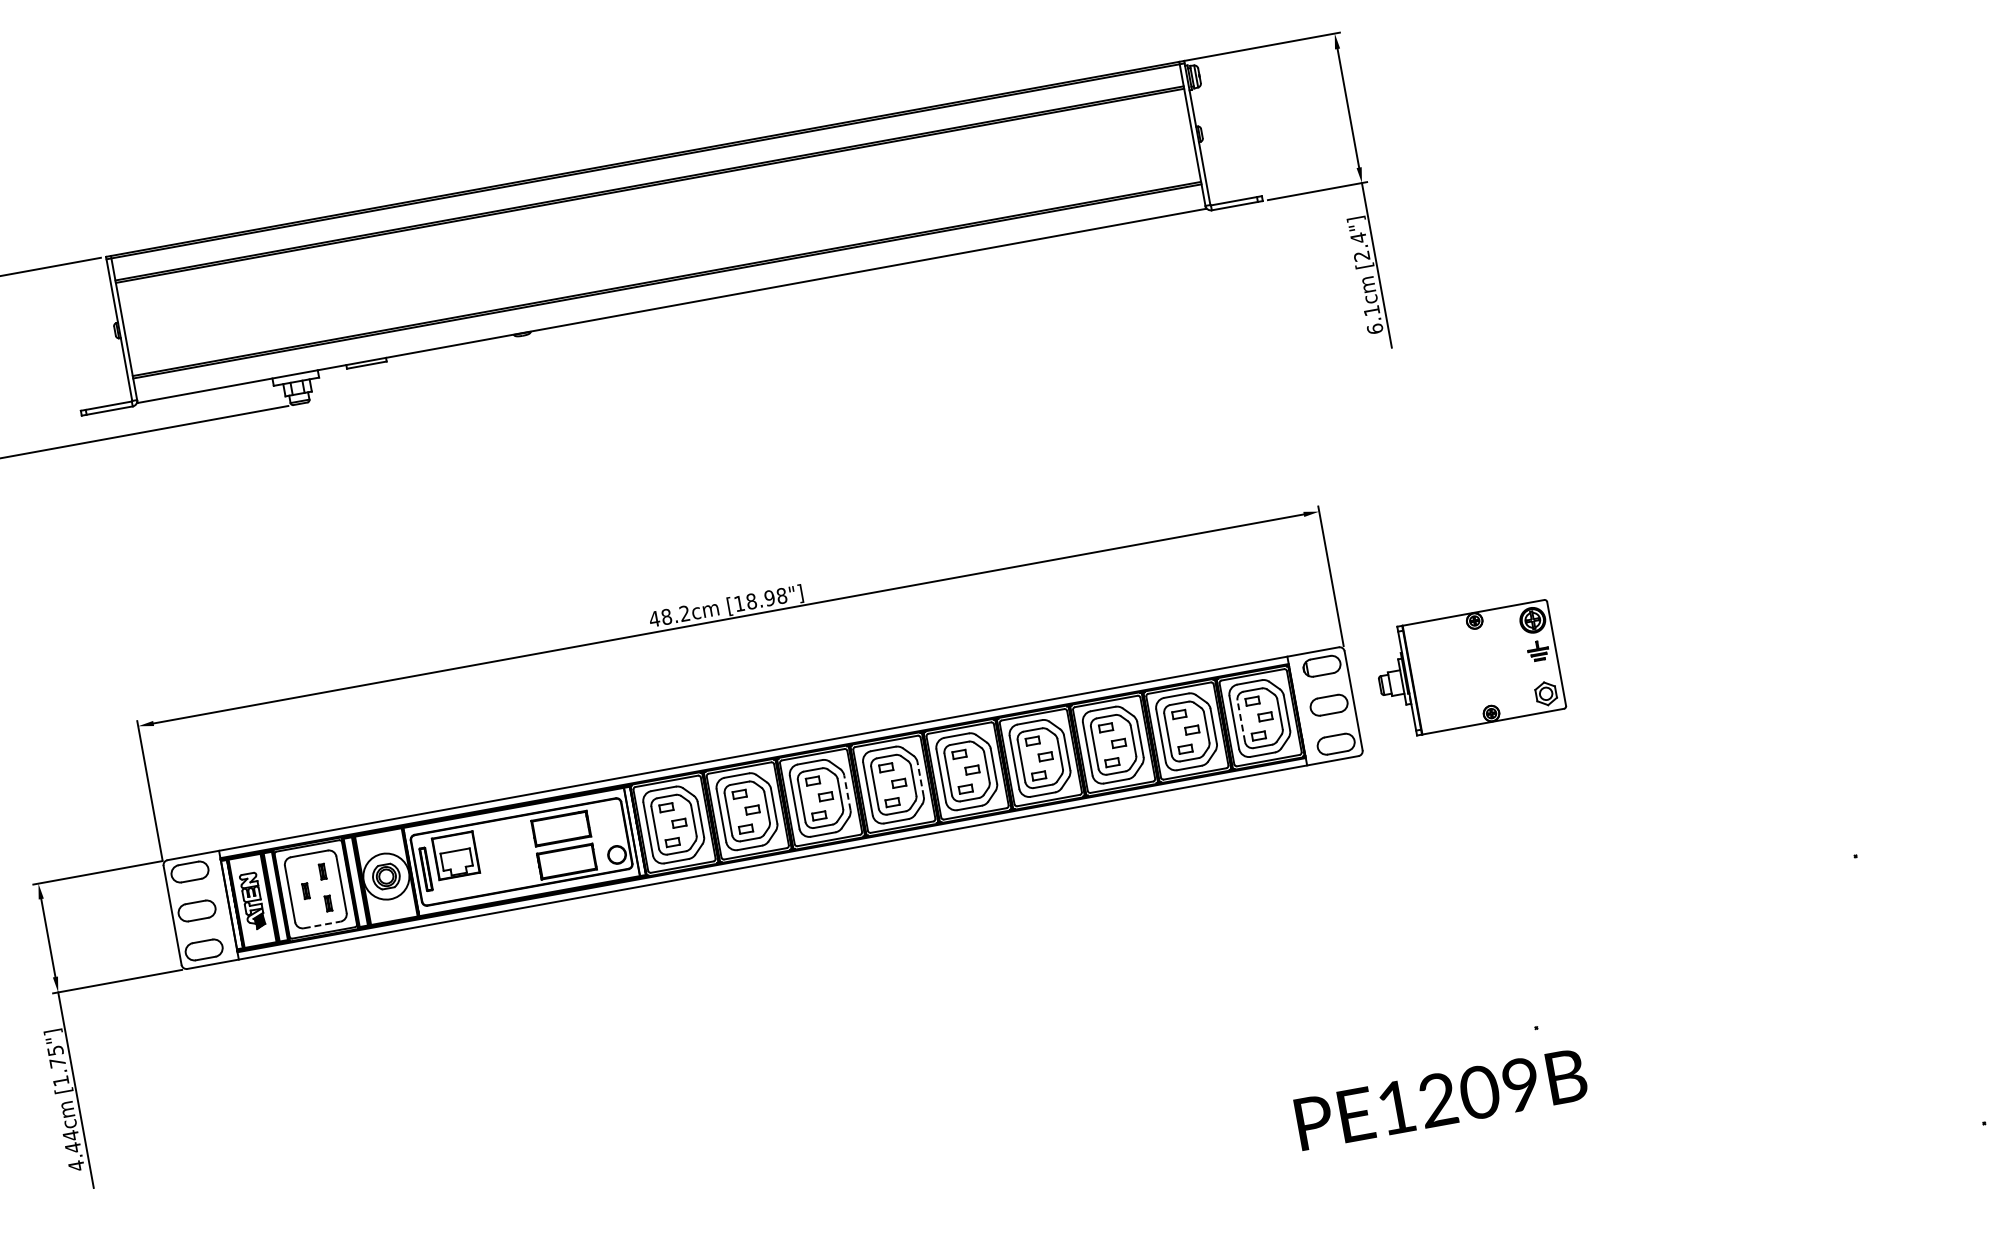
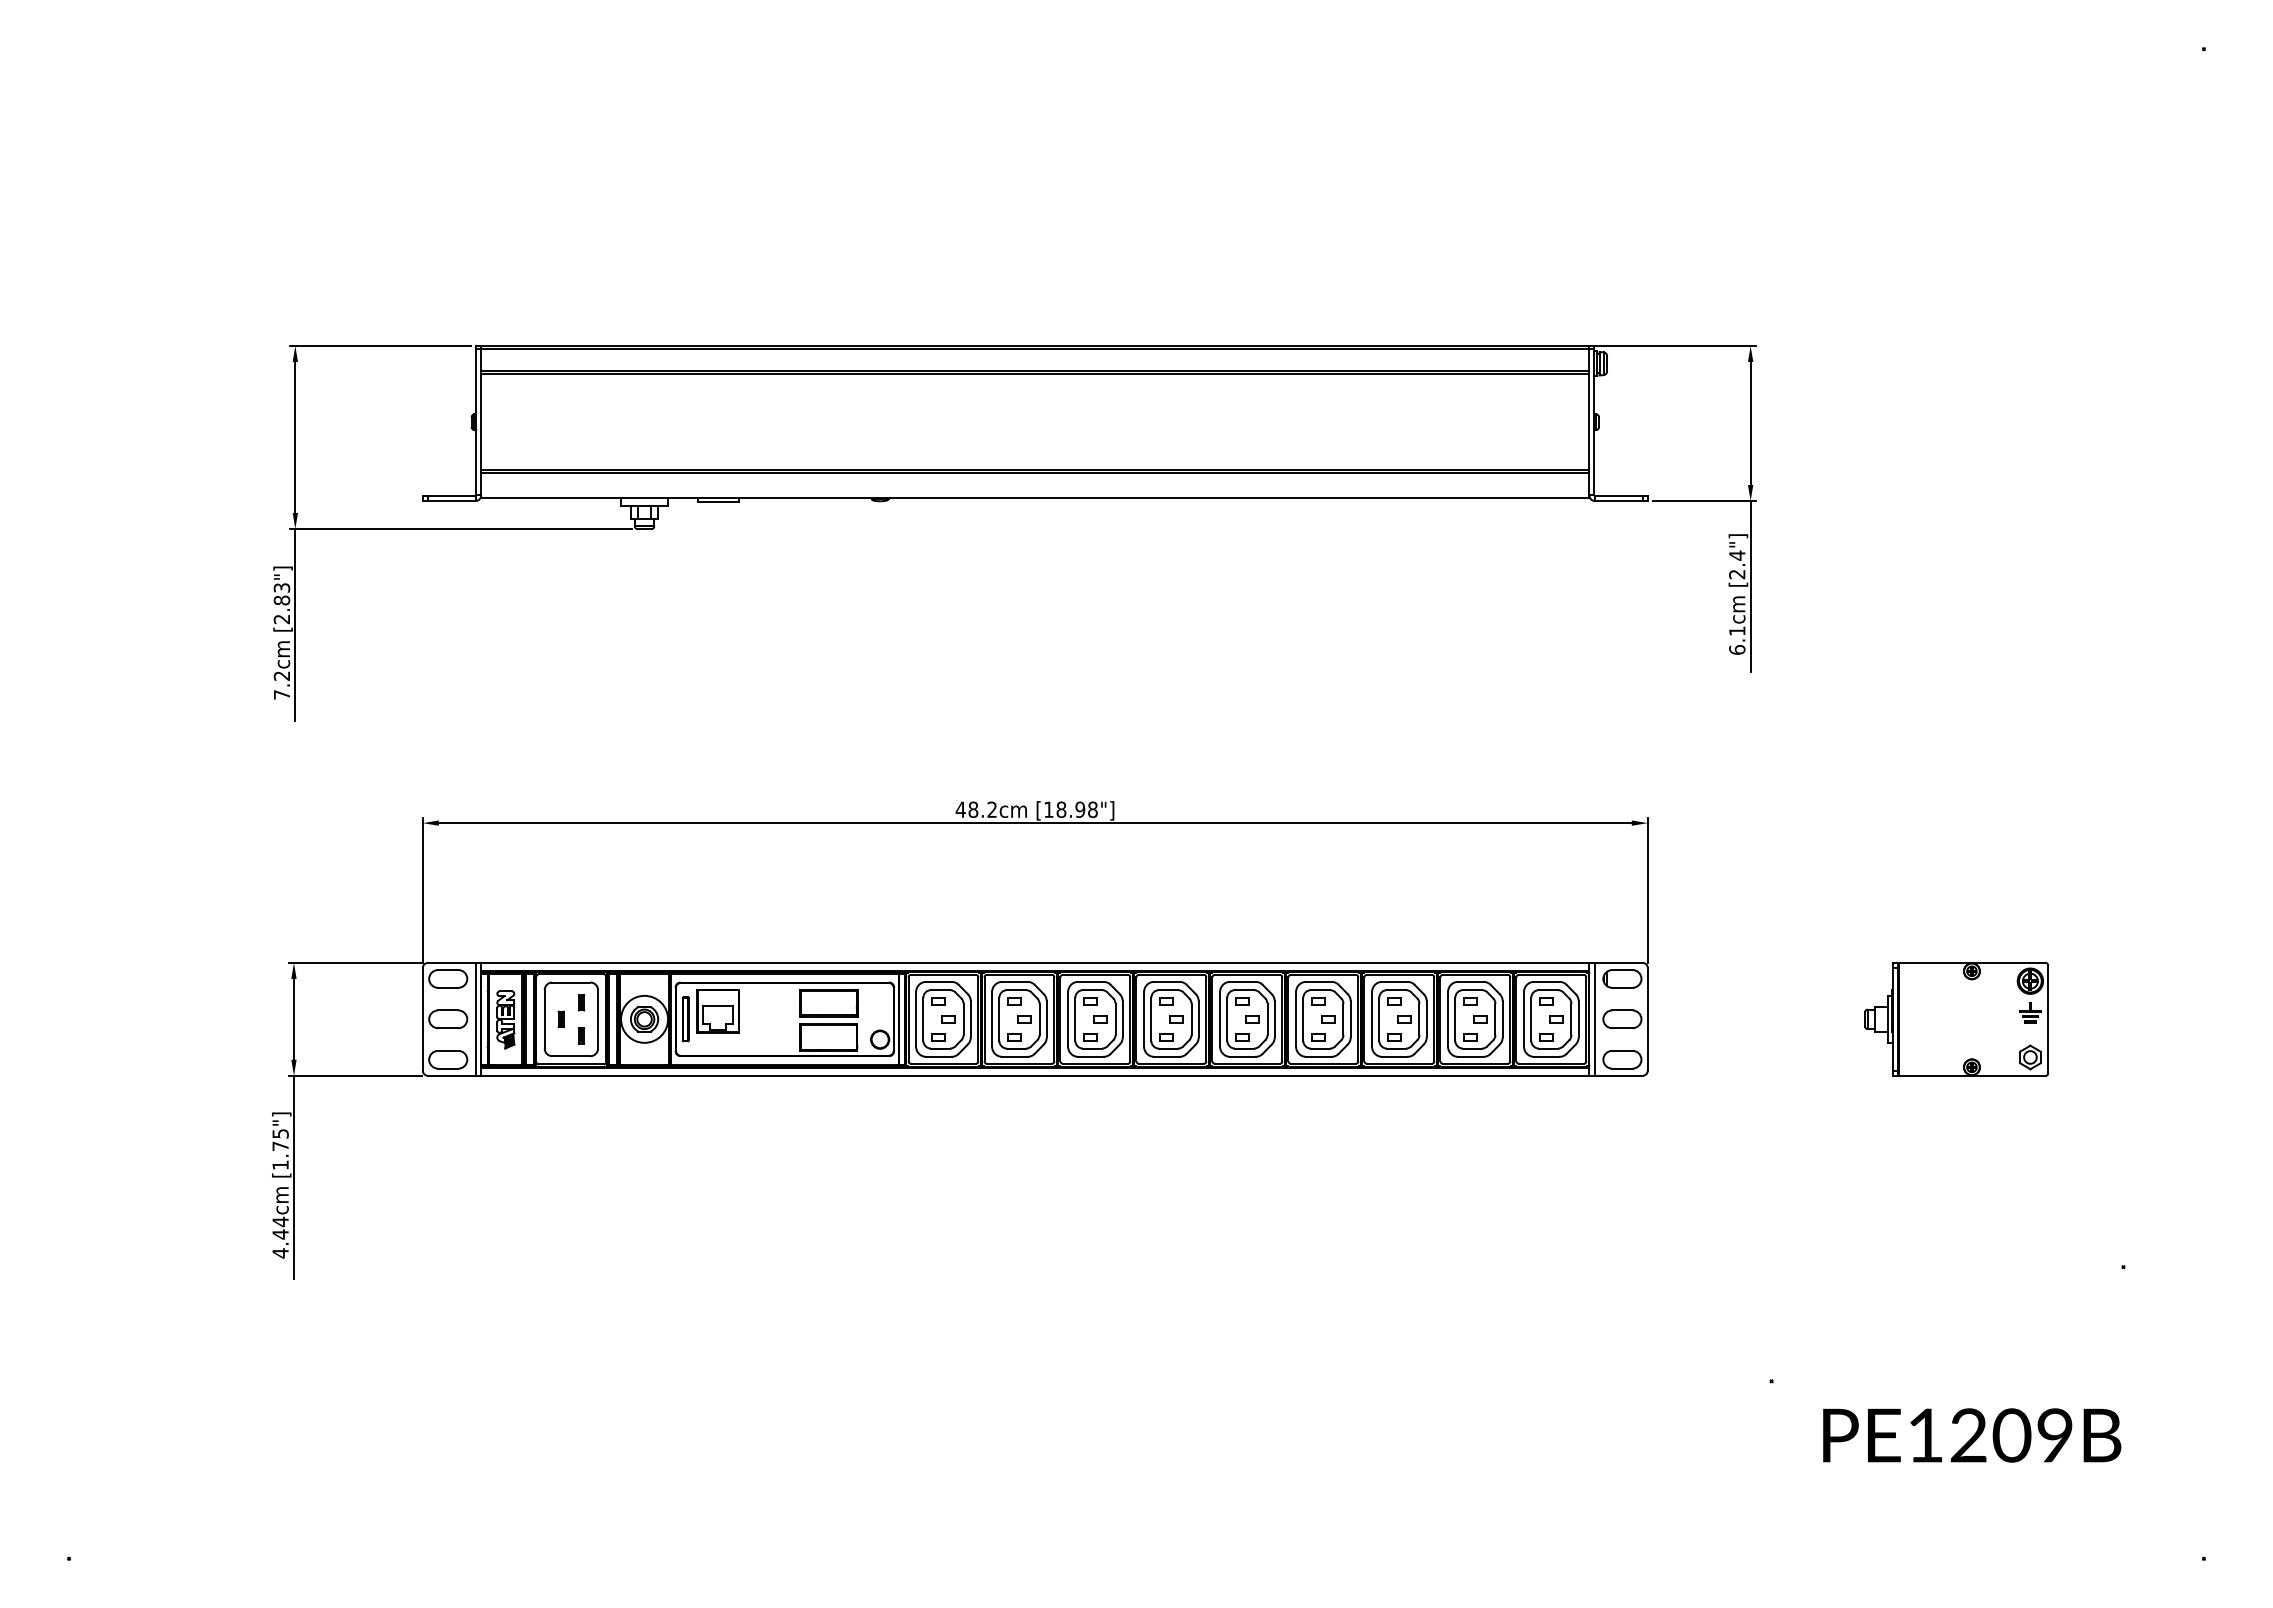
part: (1468, 670) -> (1956, 1019), moved
line: (1302, 709) -> (1594, 1018), added
line: (1241, 721) -> (1531, 1019), dashed -> solid
line: (920, 778) -> (1198, 1018), dashed -> solid
line: (847, 792) -> (1122, 1018), dashed -> solid
line: (223, 905) -> (475, 1018), added
line: (322, 925) -> (571, 1056), dashed -> solid
text: (1441, 1099) -> (1972, 1435), moved

